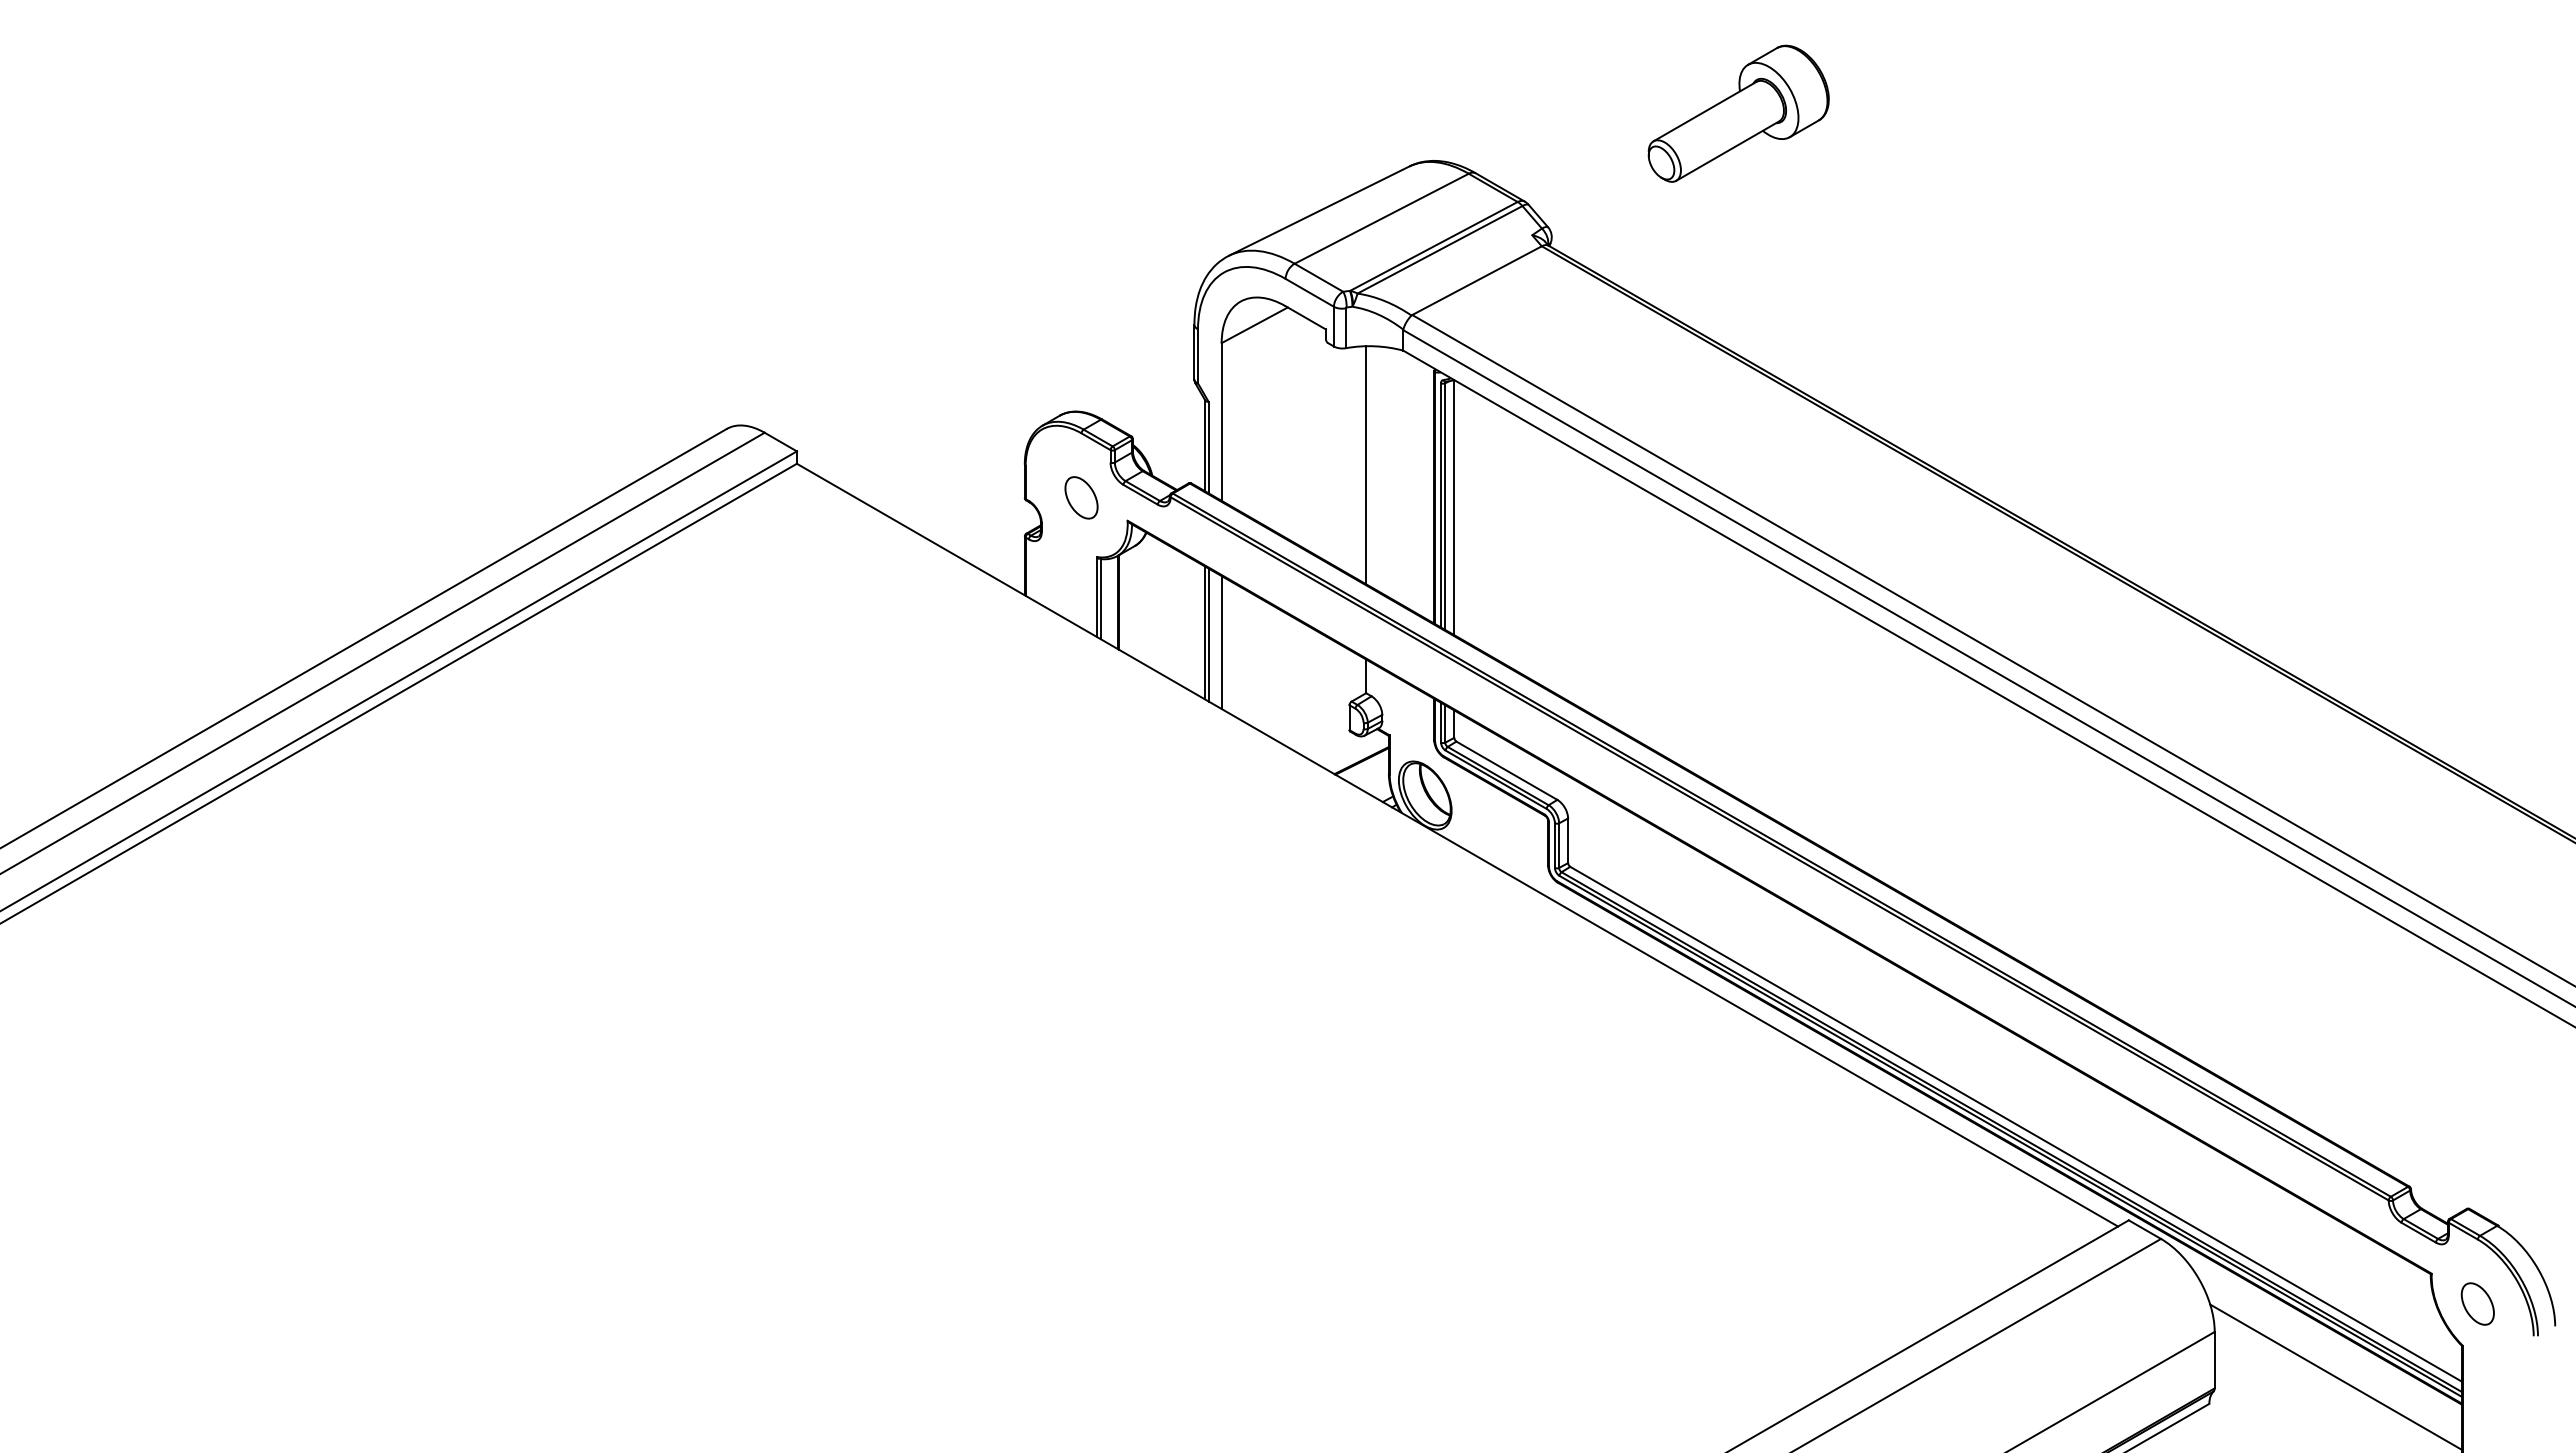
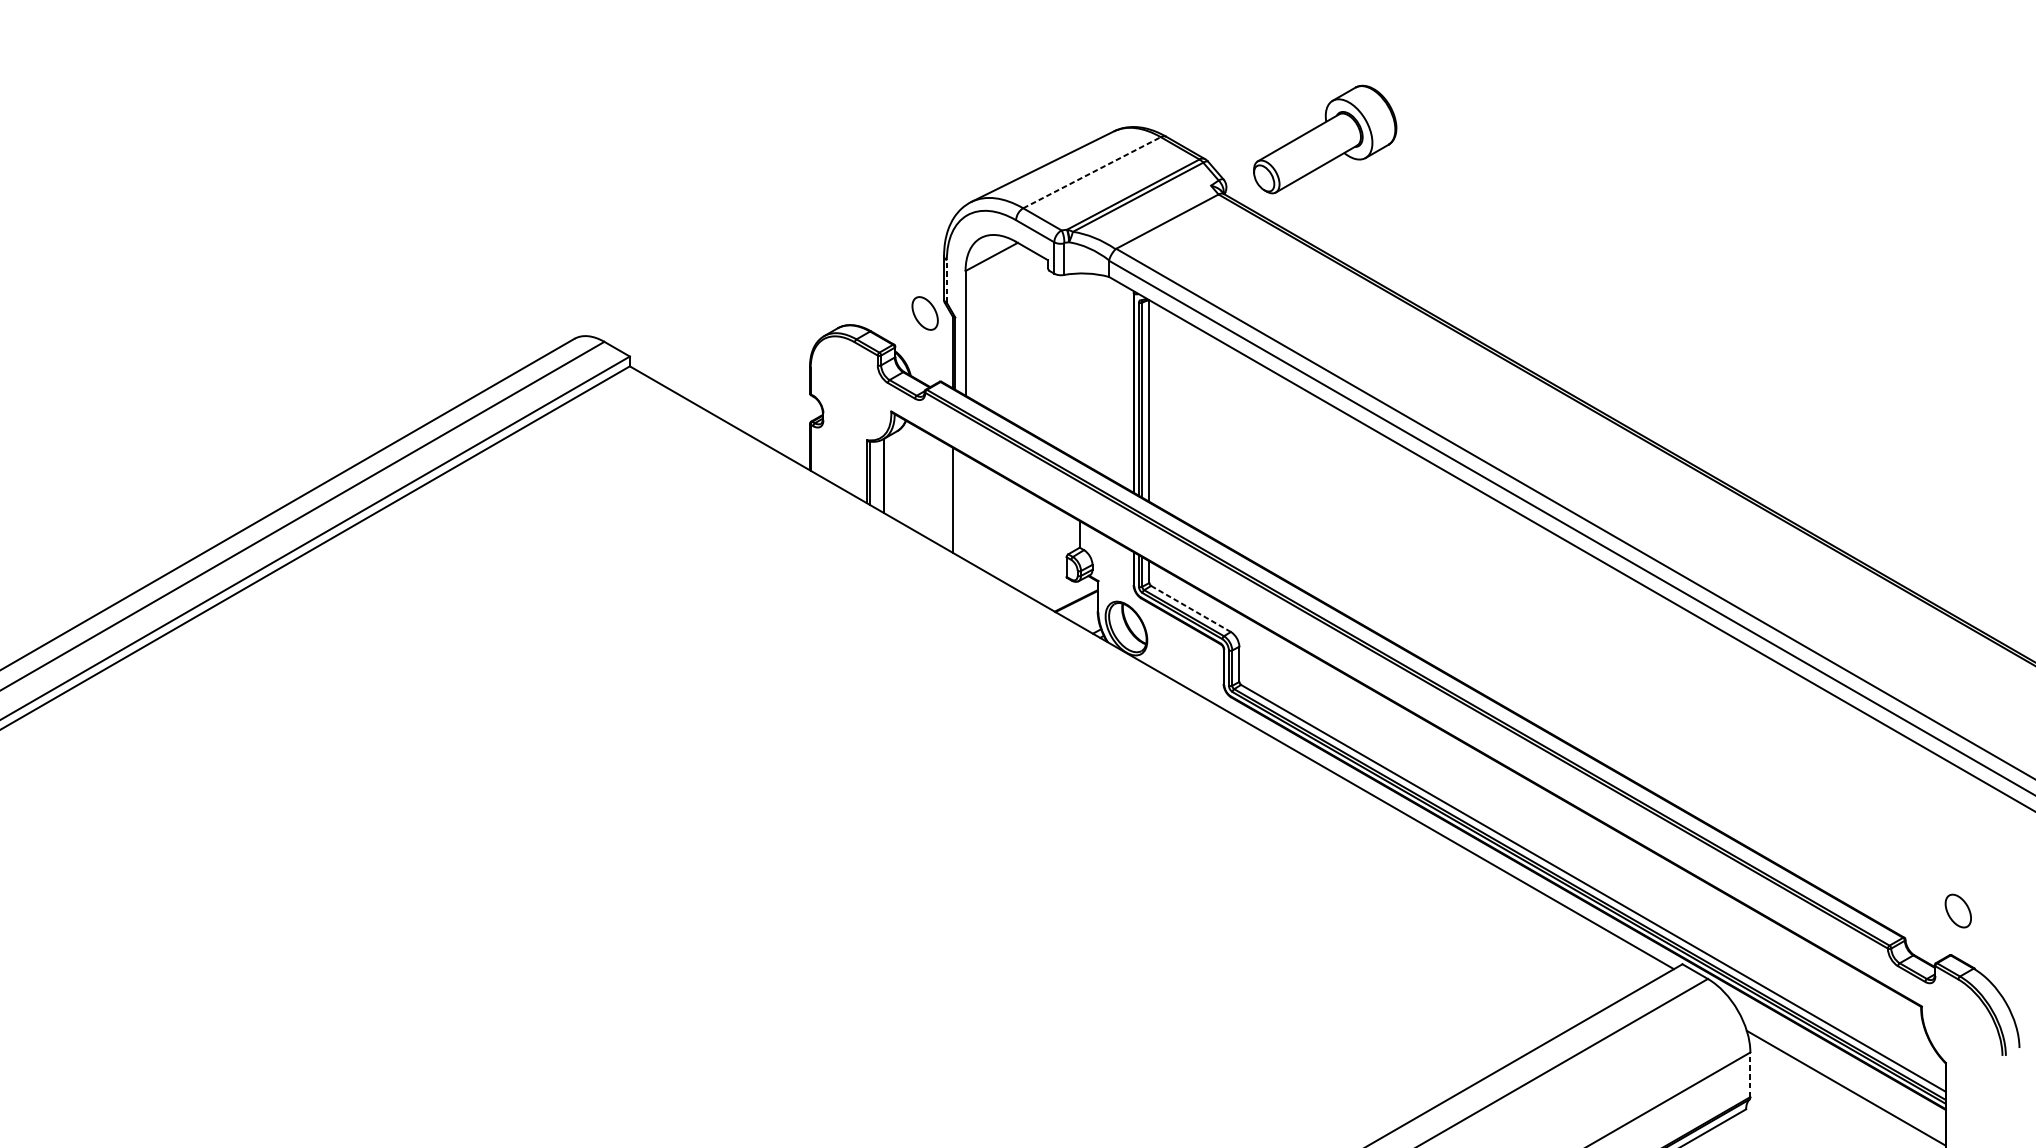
part: (1738, 113) -> (1325, 139), moved
line: (1381, 218) -> (1091, 172), solid -> dashed
line: (1198, 356) -> (947, 281), solid -> dashed
line: (1366, 465) -> (1080, 367), removed
part: (1081, 497) -> (925, 313), moved
line: (1208, 634) -> (955, 501), removed
line: (1221, 642) -> (965, 507), removed
line: (1507, 770) -> (1191, 608), solid -> dashed
part: (2477, 1303) -> (1958, 910), moved
line: (2214, 1359) -> (1750, 1074), solid -> dashed

